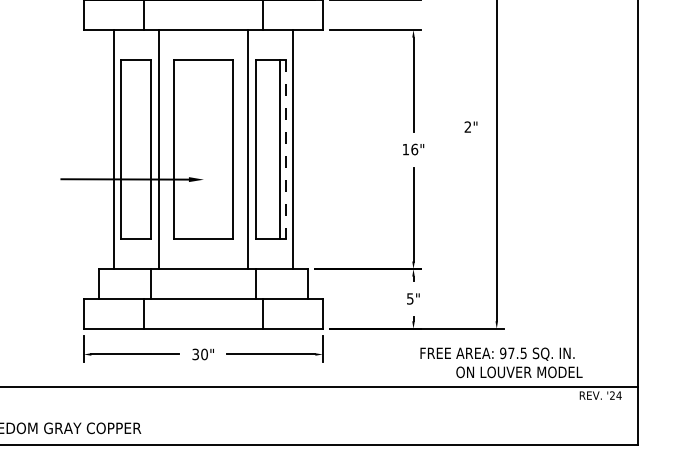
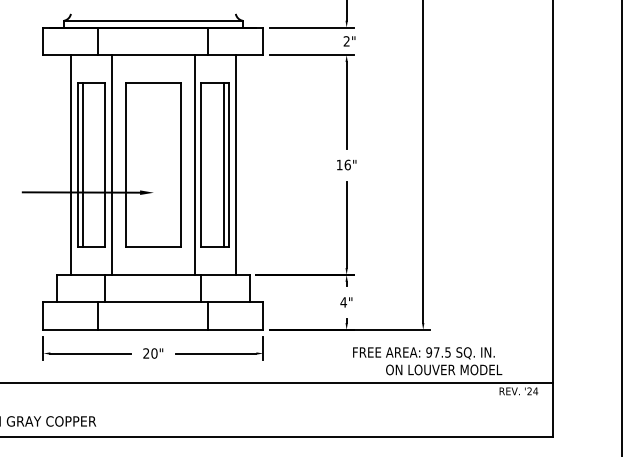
text: (470, 127) -> (349, 41), moved
line: (126, 148) -> (82, 164), added
line: (285, 150) -> (228, 165), dashed -> solid
text: (410, 299) -> (343, 302), 5" -> 4"
text: (195, 354) -> (146, 353), 30" -> 20"

